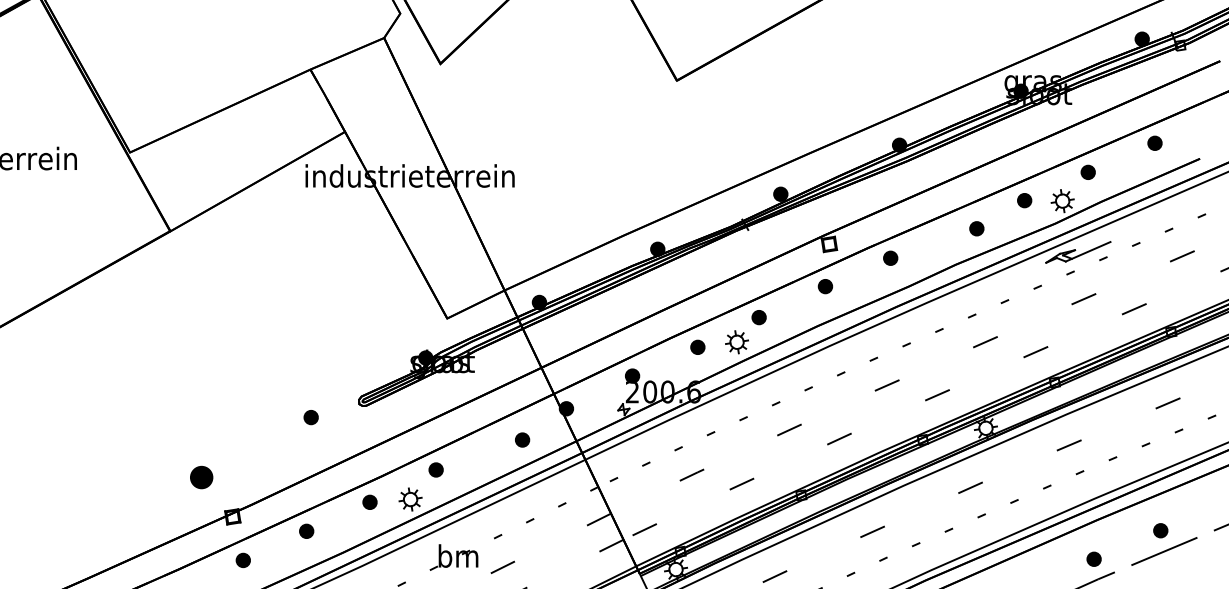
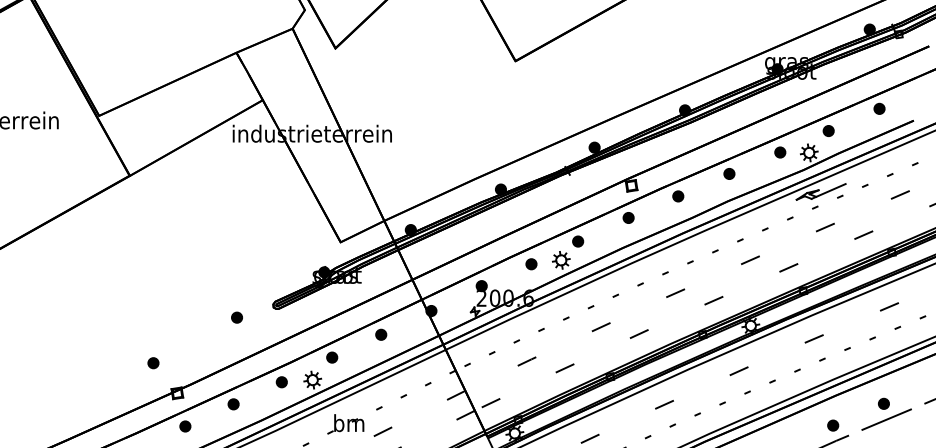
part: (976, 228) -> (729, 173), moved
part: (522, 439) -> (381, 334), moved
part: (200, 476) -> (152, 362), size x0.62

